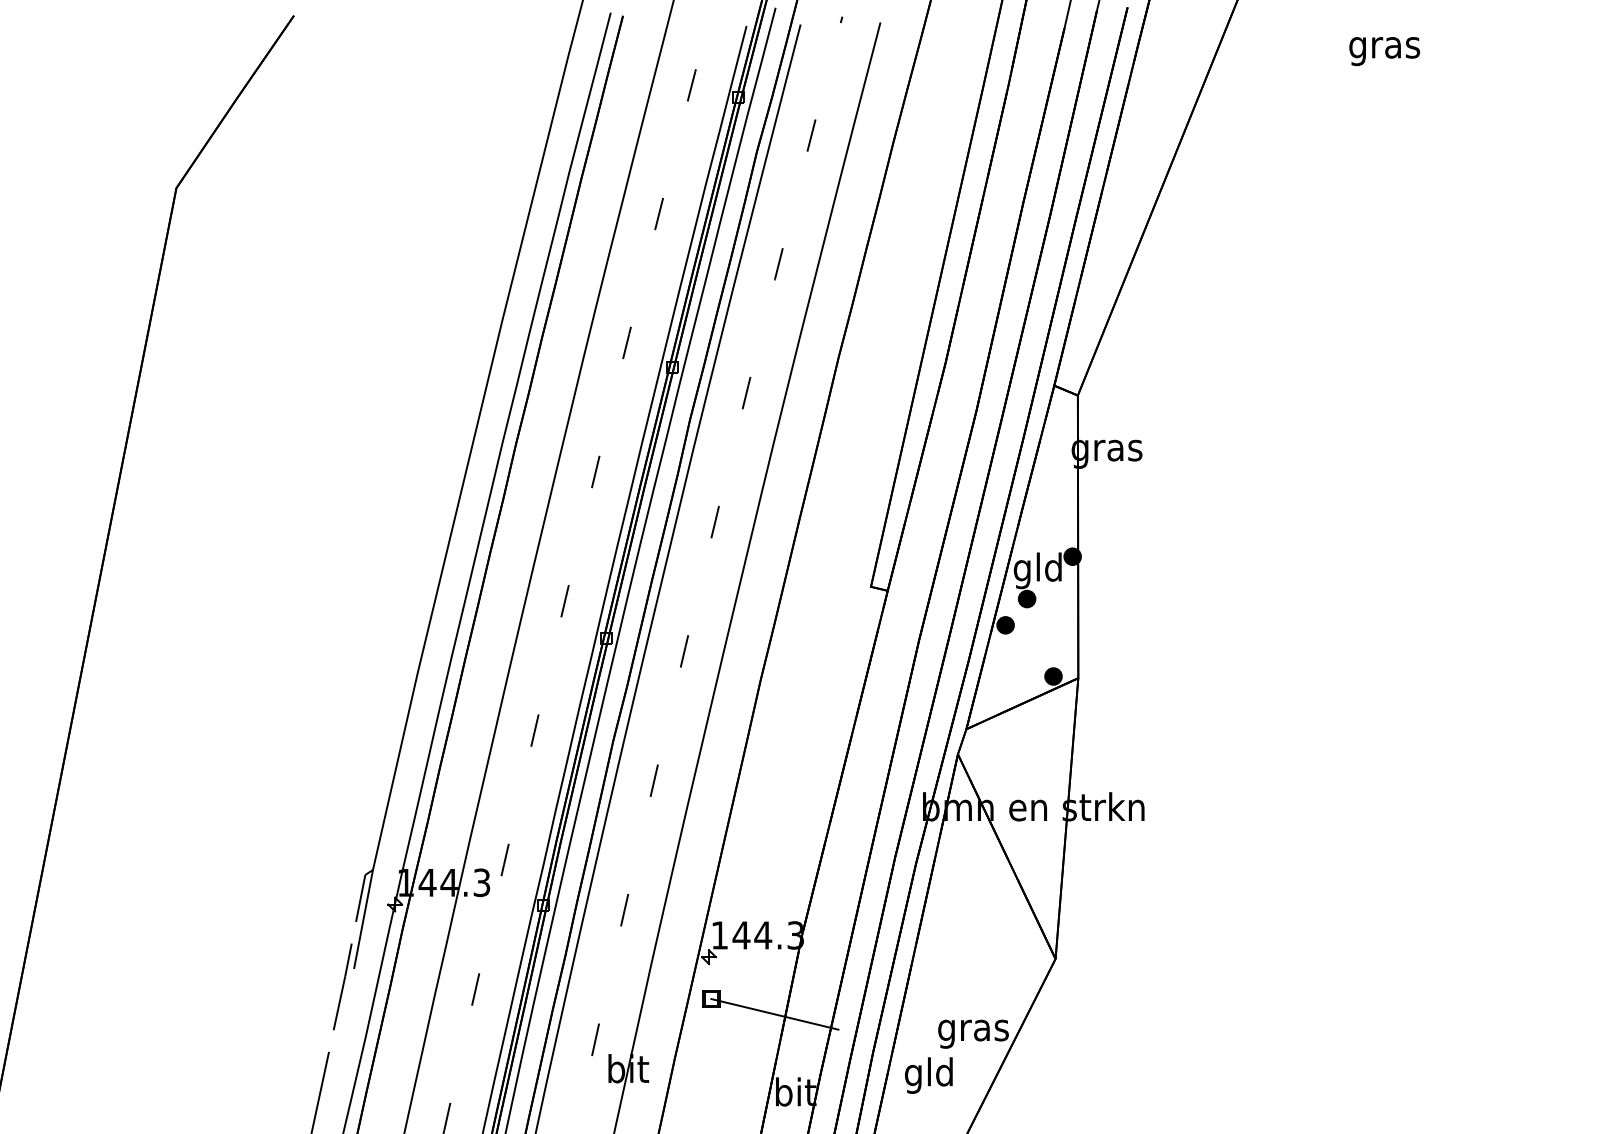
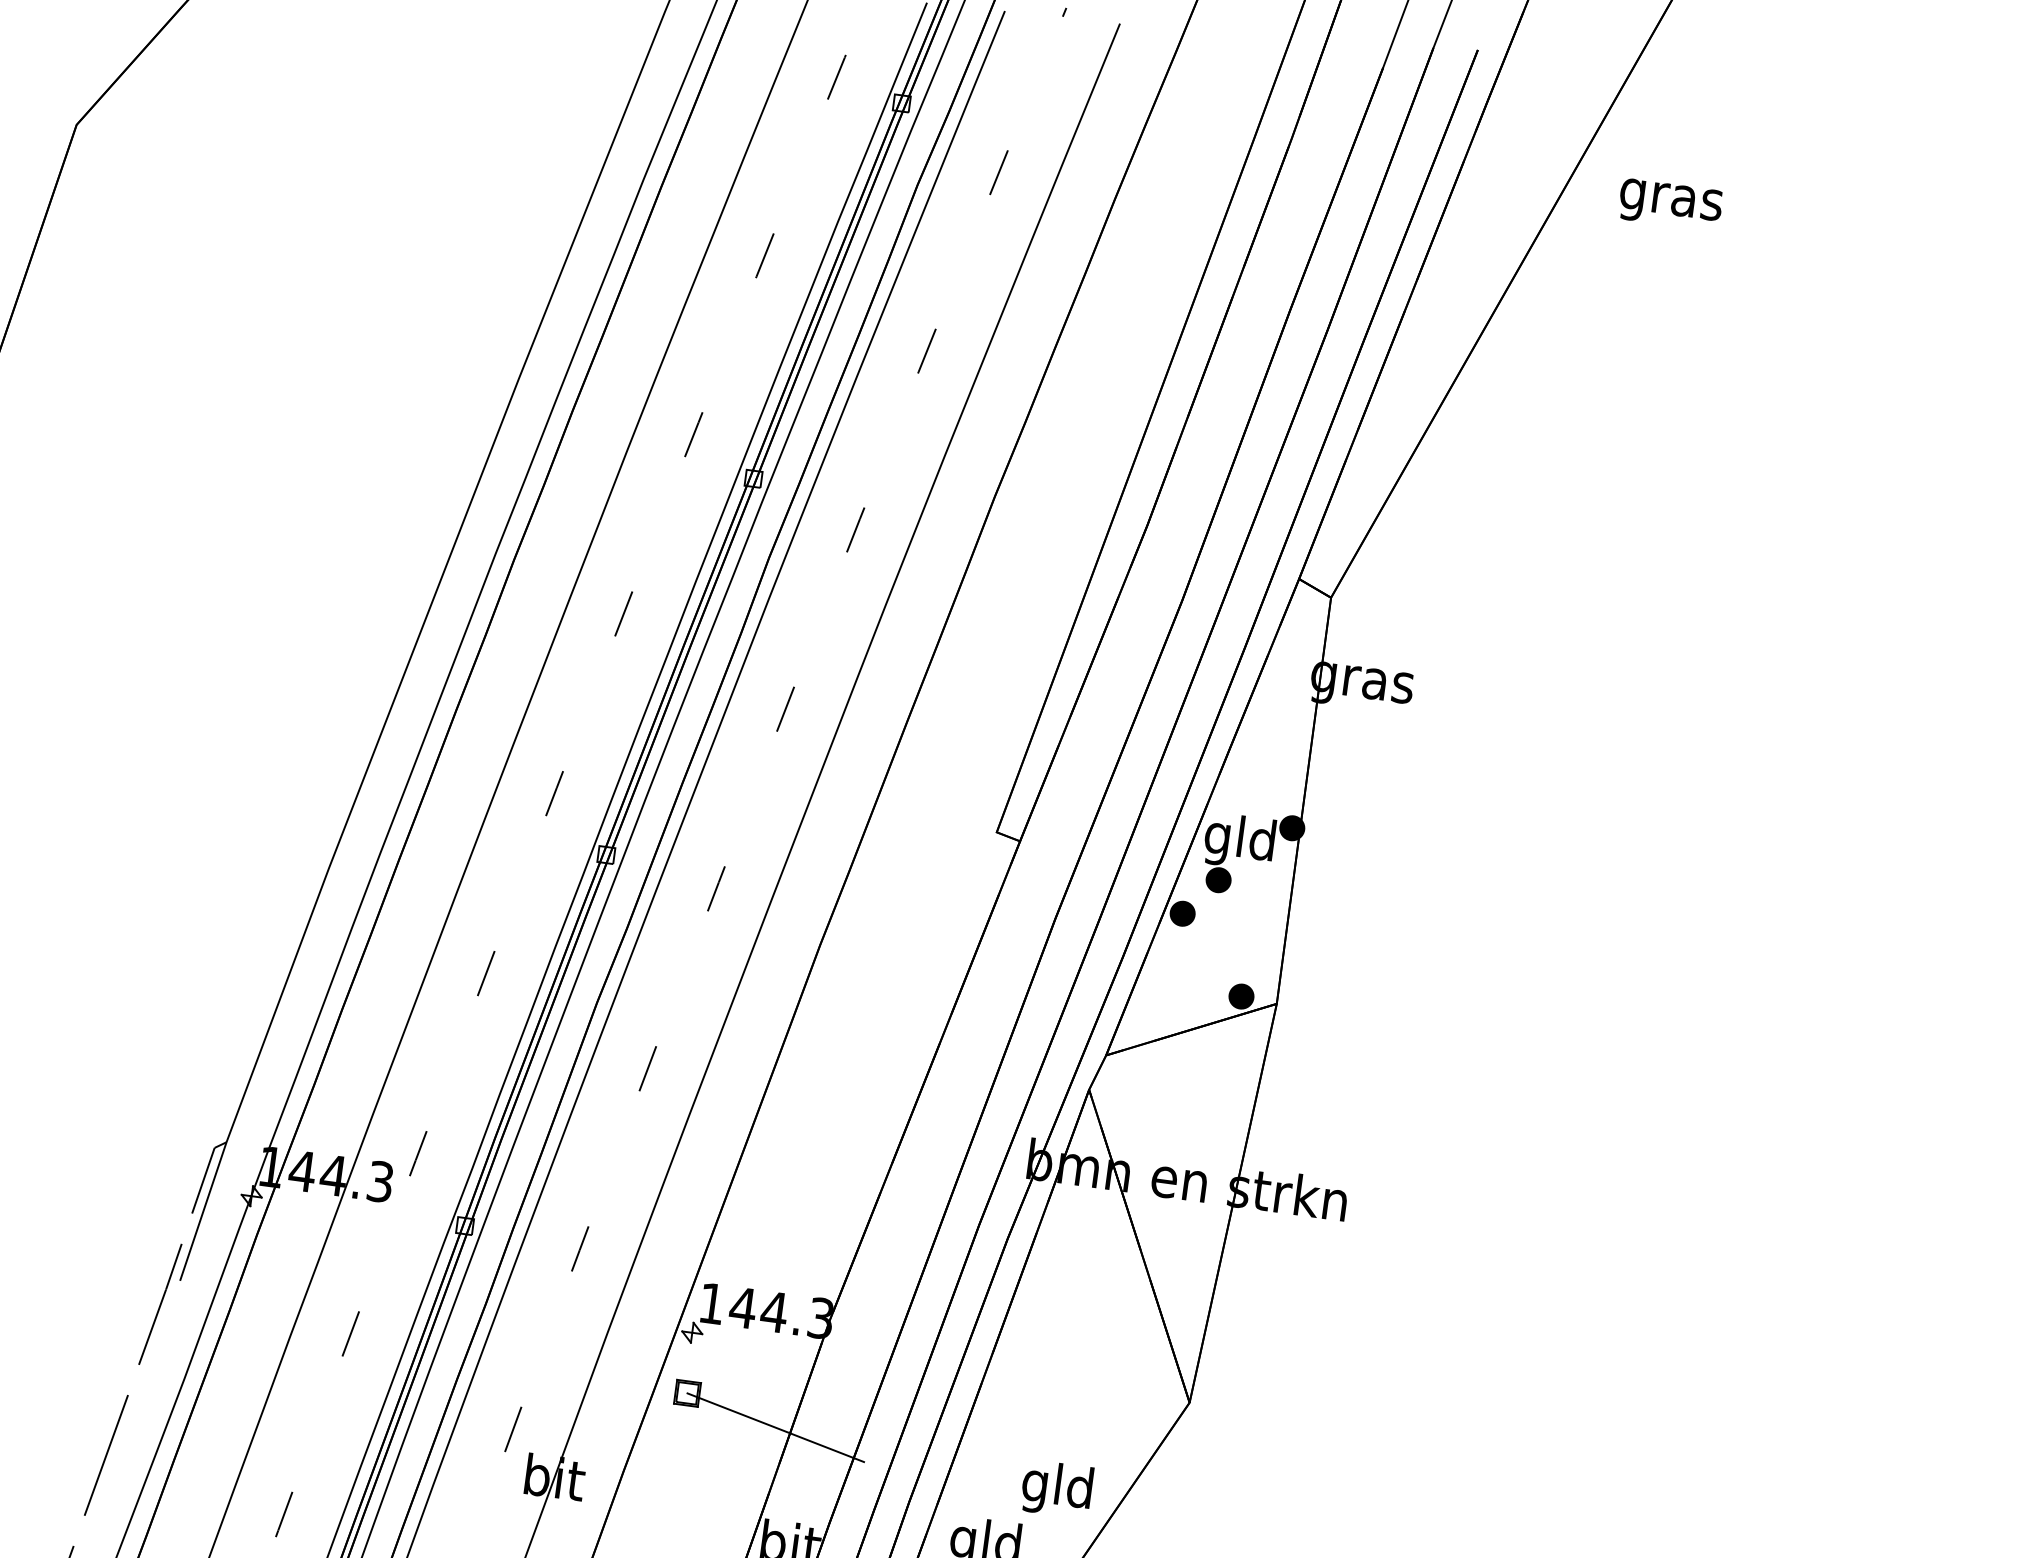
text: (1384, 51) -> (1670, 204), moved
text: (973, 1030) -> (1057, 1489), gras -> gld

